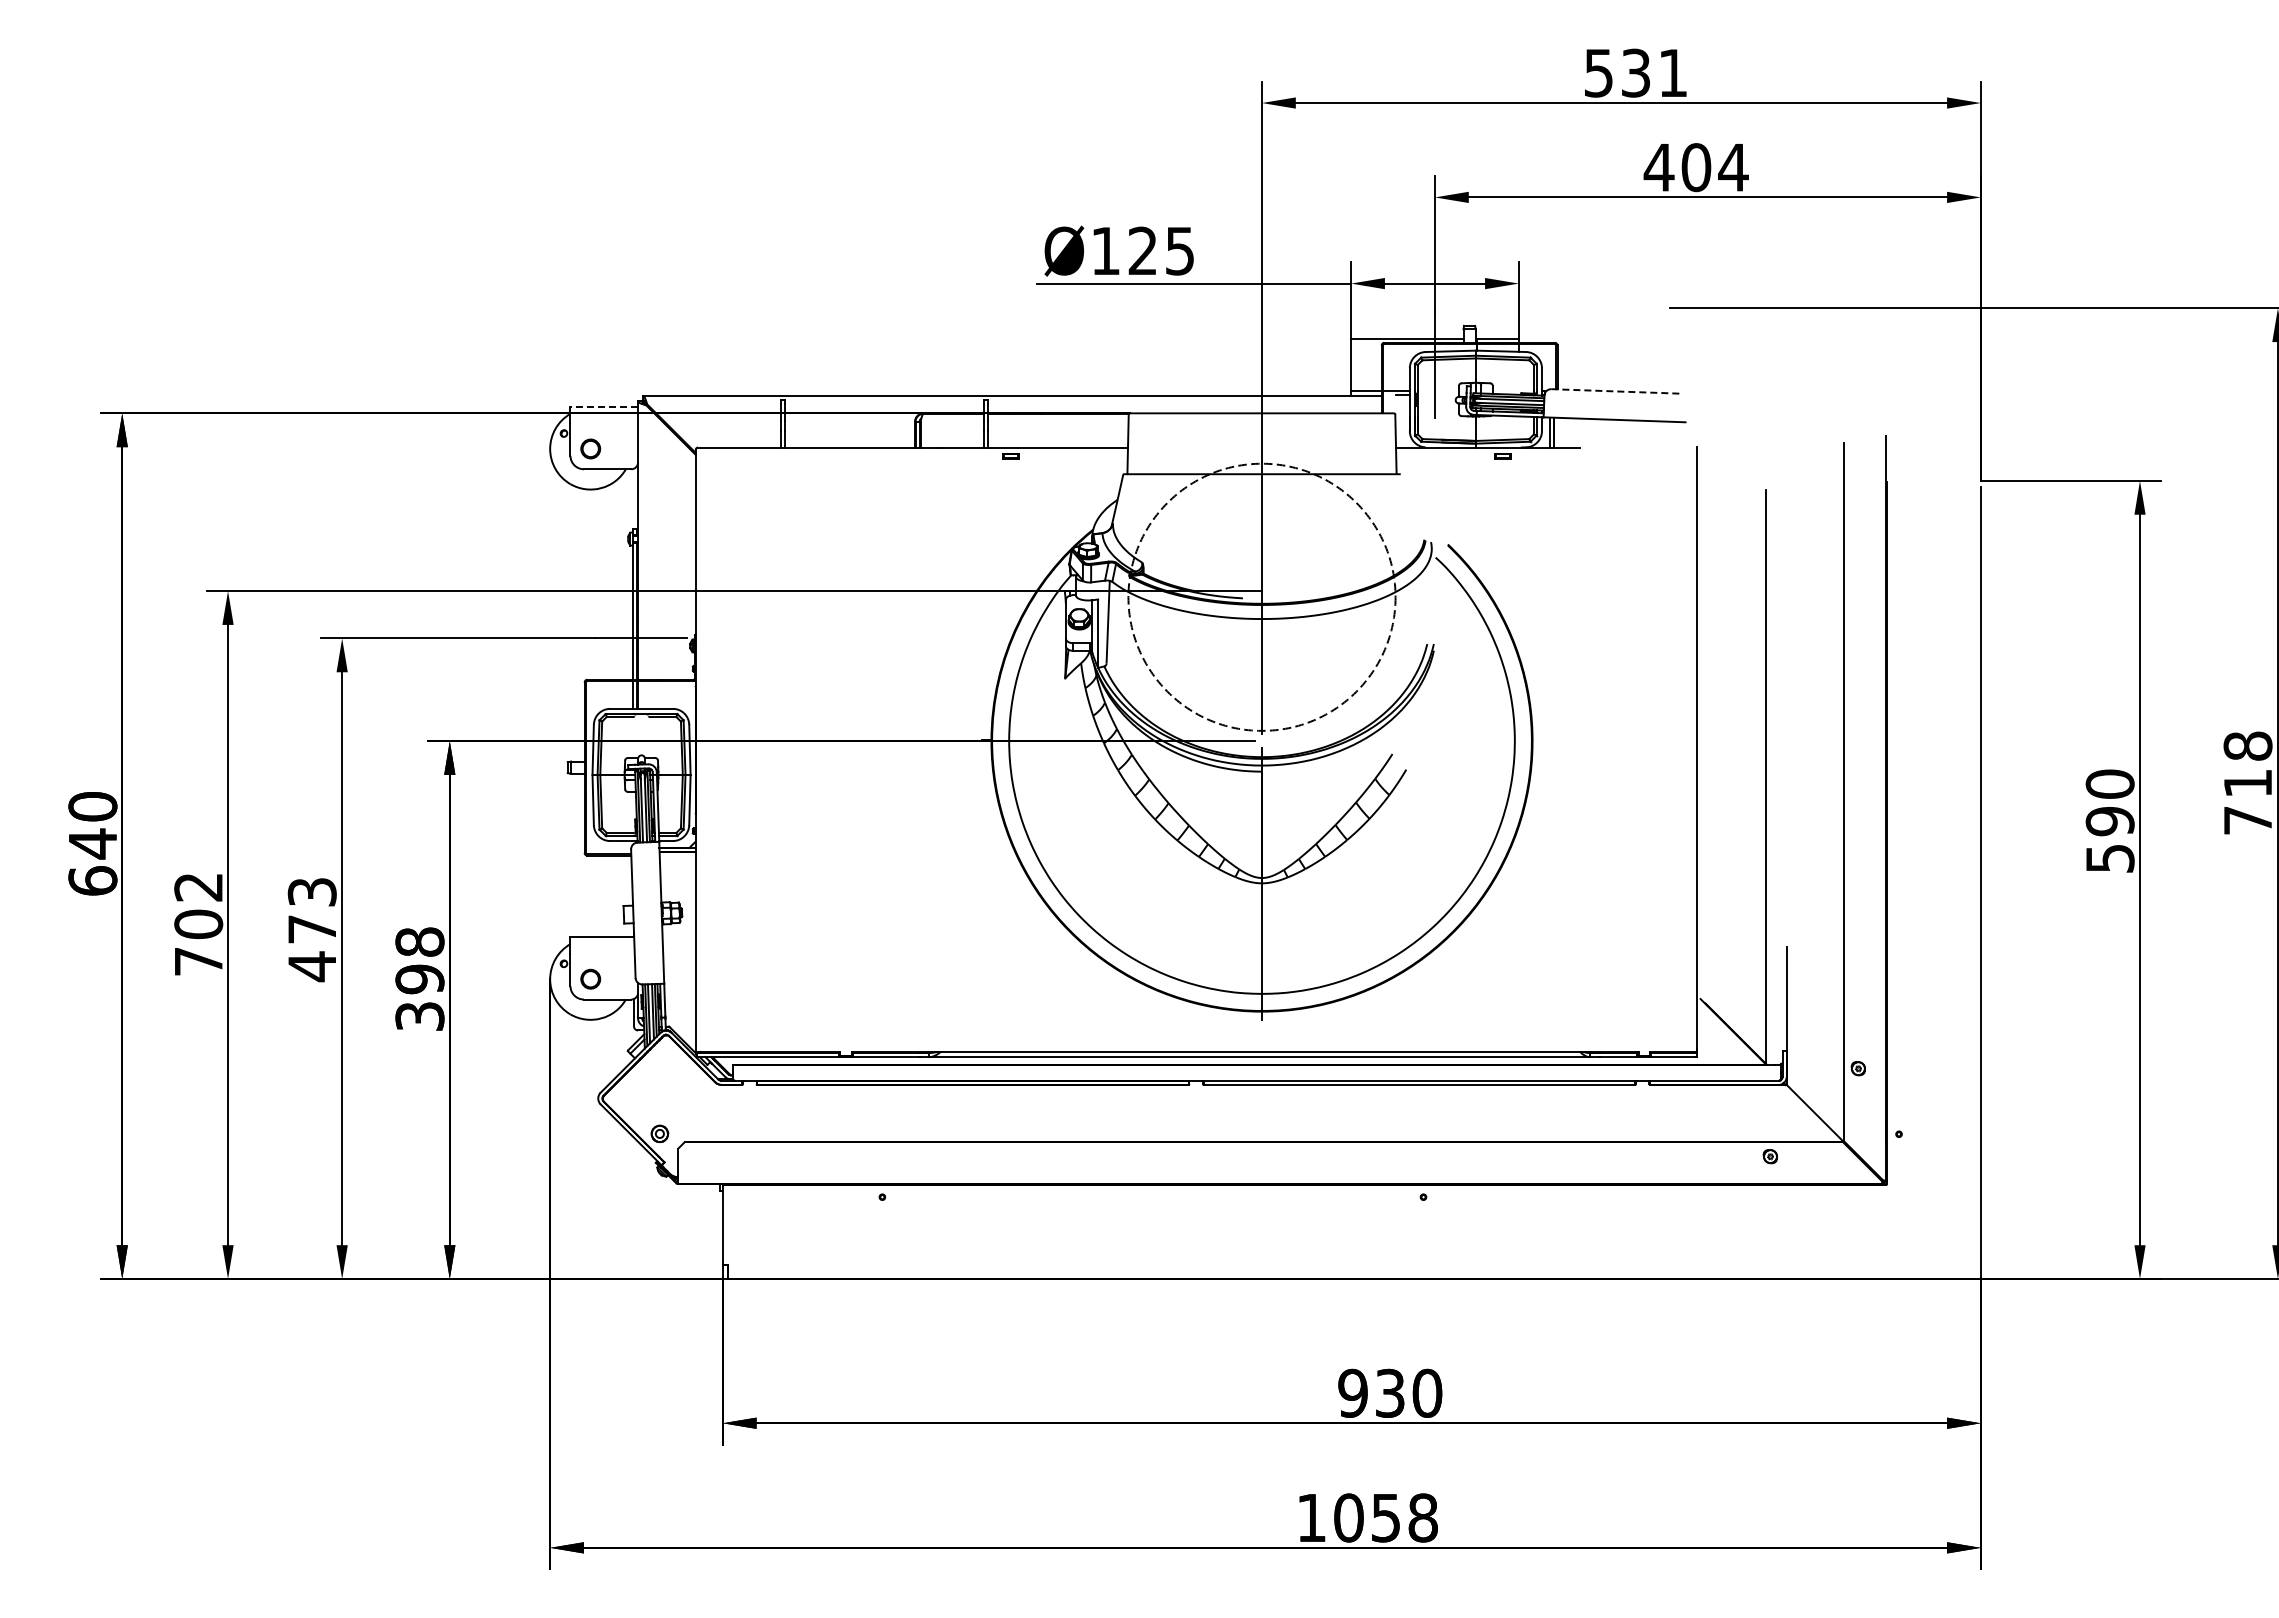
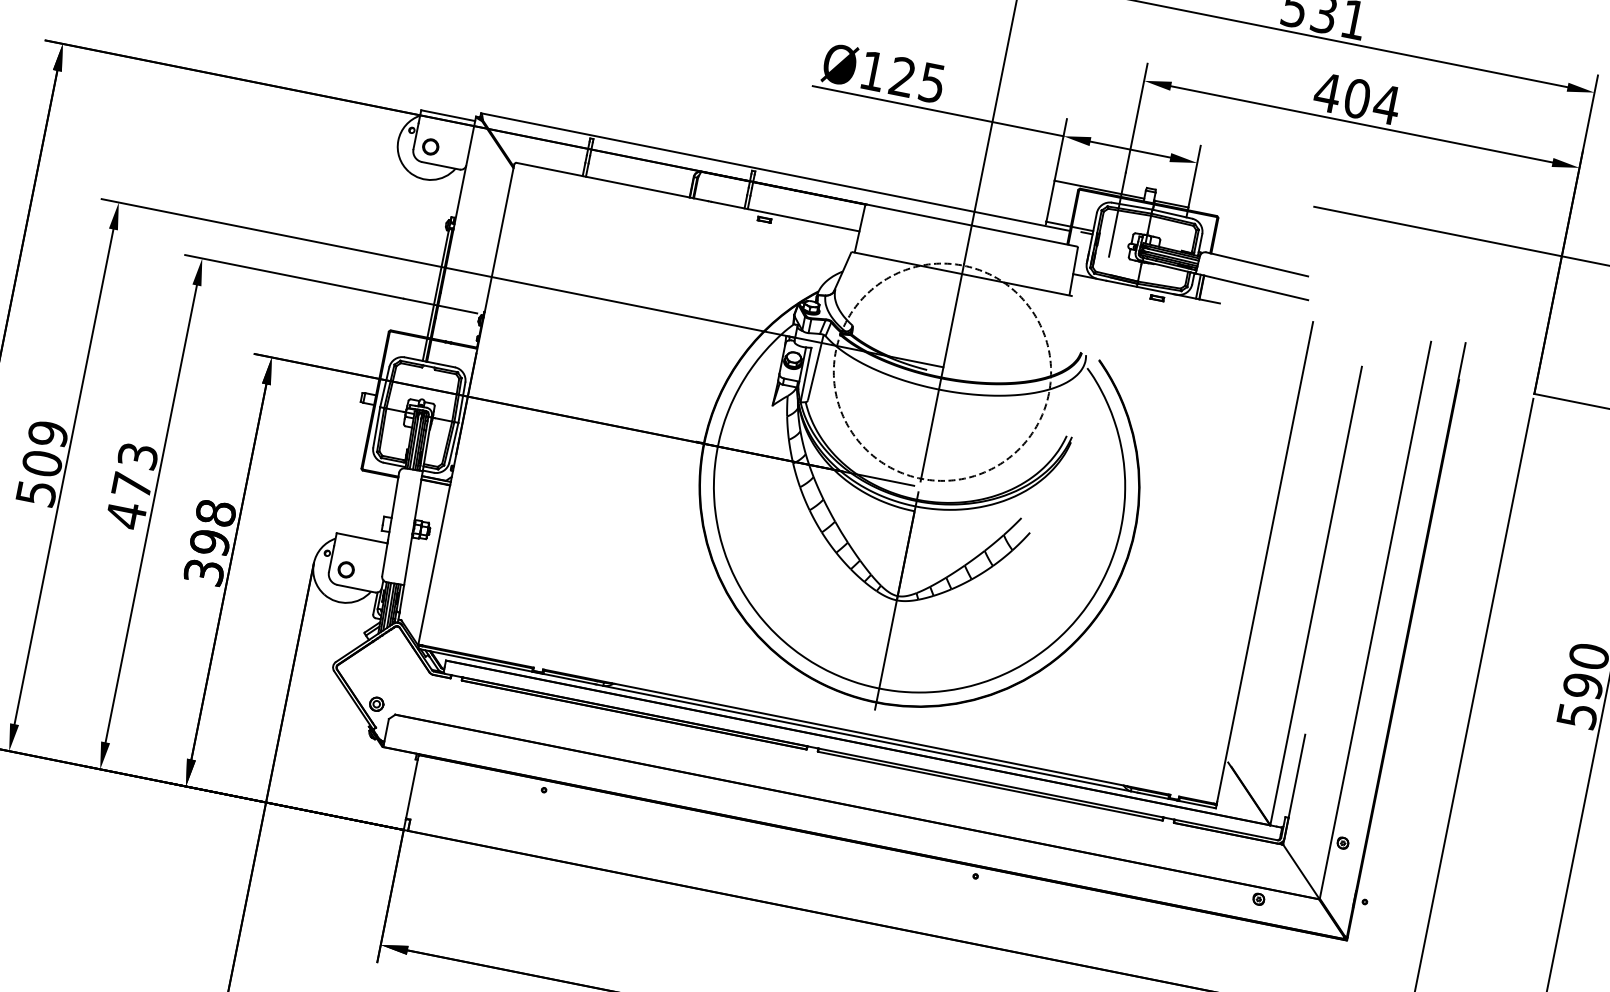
line: (1616, 391) -> (1257, 264), dashed -> solid
line: (604, 407) -> (448, 116), dashed -> solid
text: (198, 923) -> (42, 462), 702 -> 509

